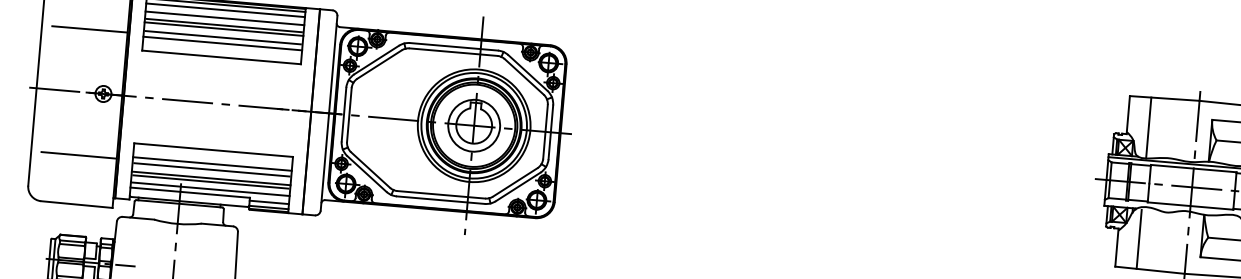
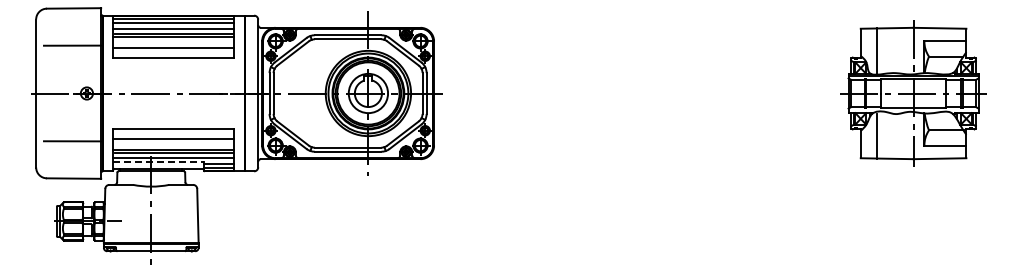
line: (223, 37) -> (173, 43), removed
line: (211, 169) -> (173, 143), removed
line: (191, 193) -> (159, 162), solid -> dashed

